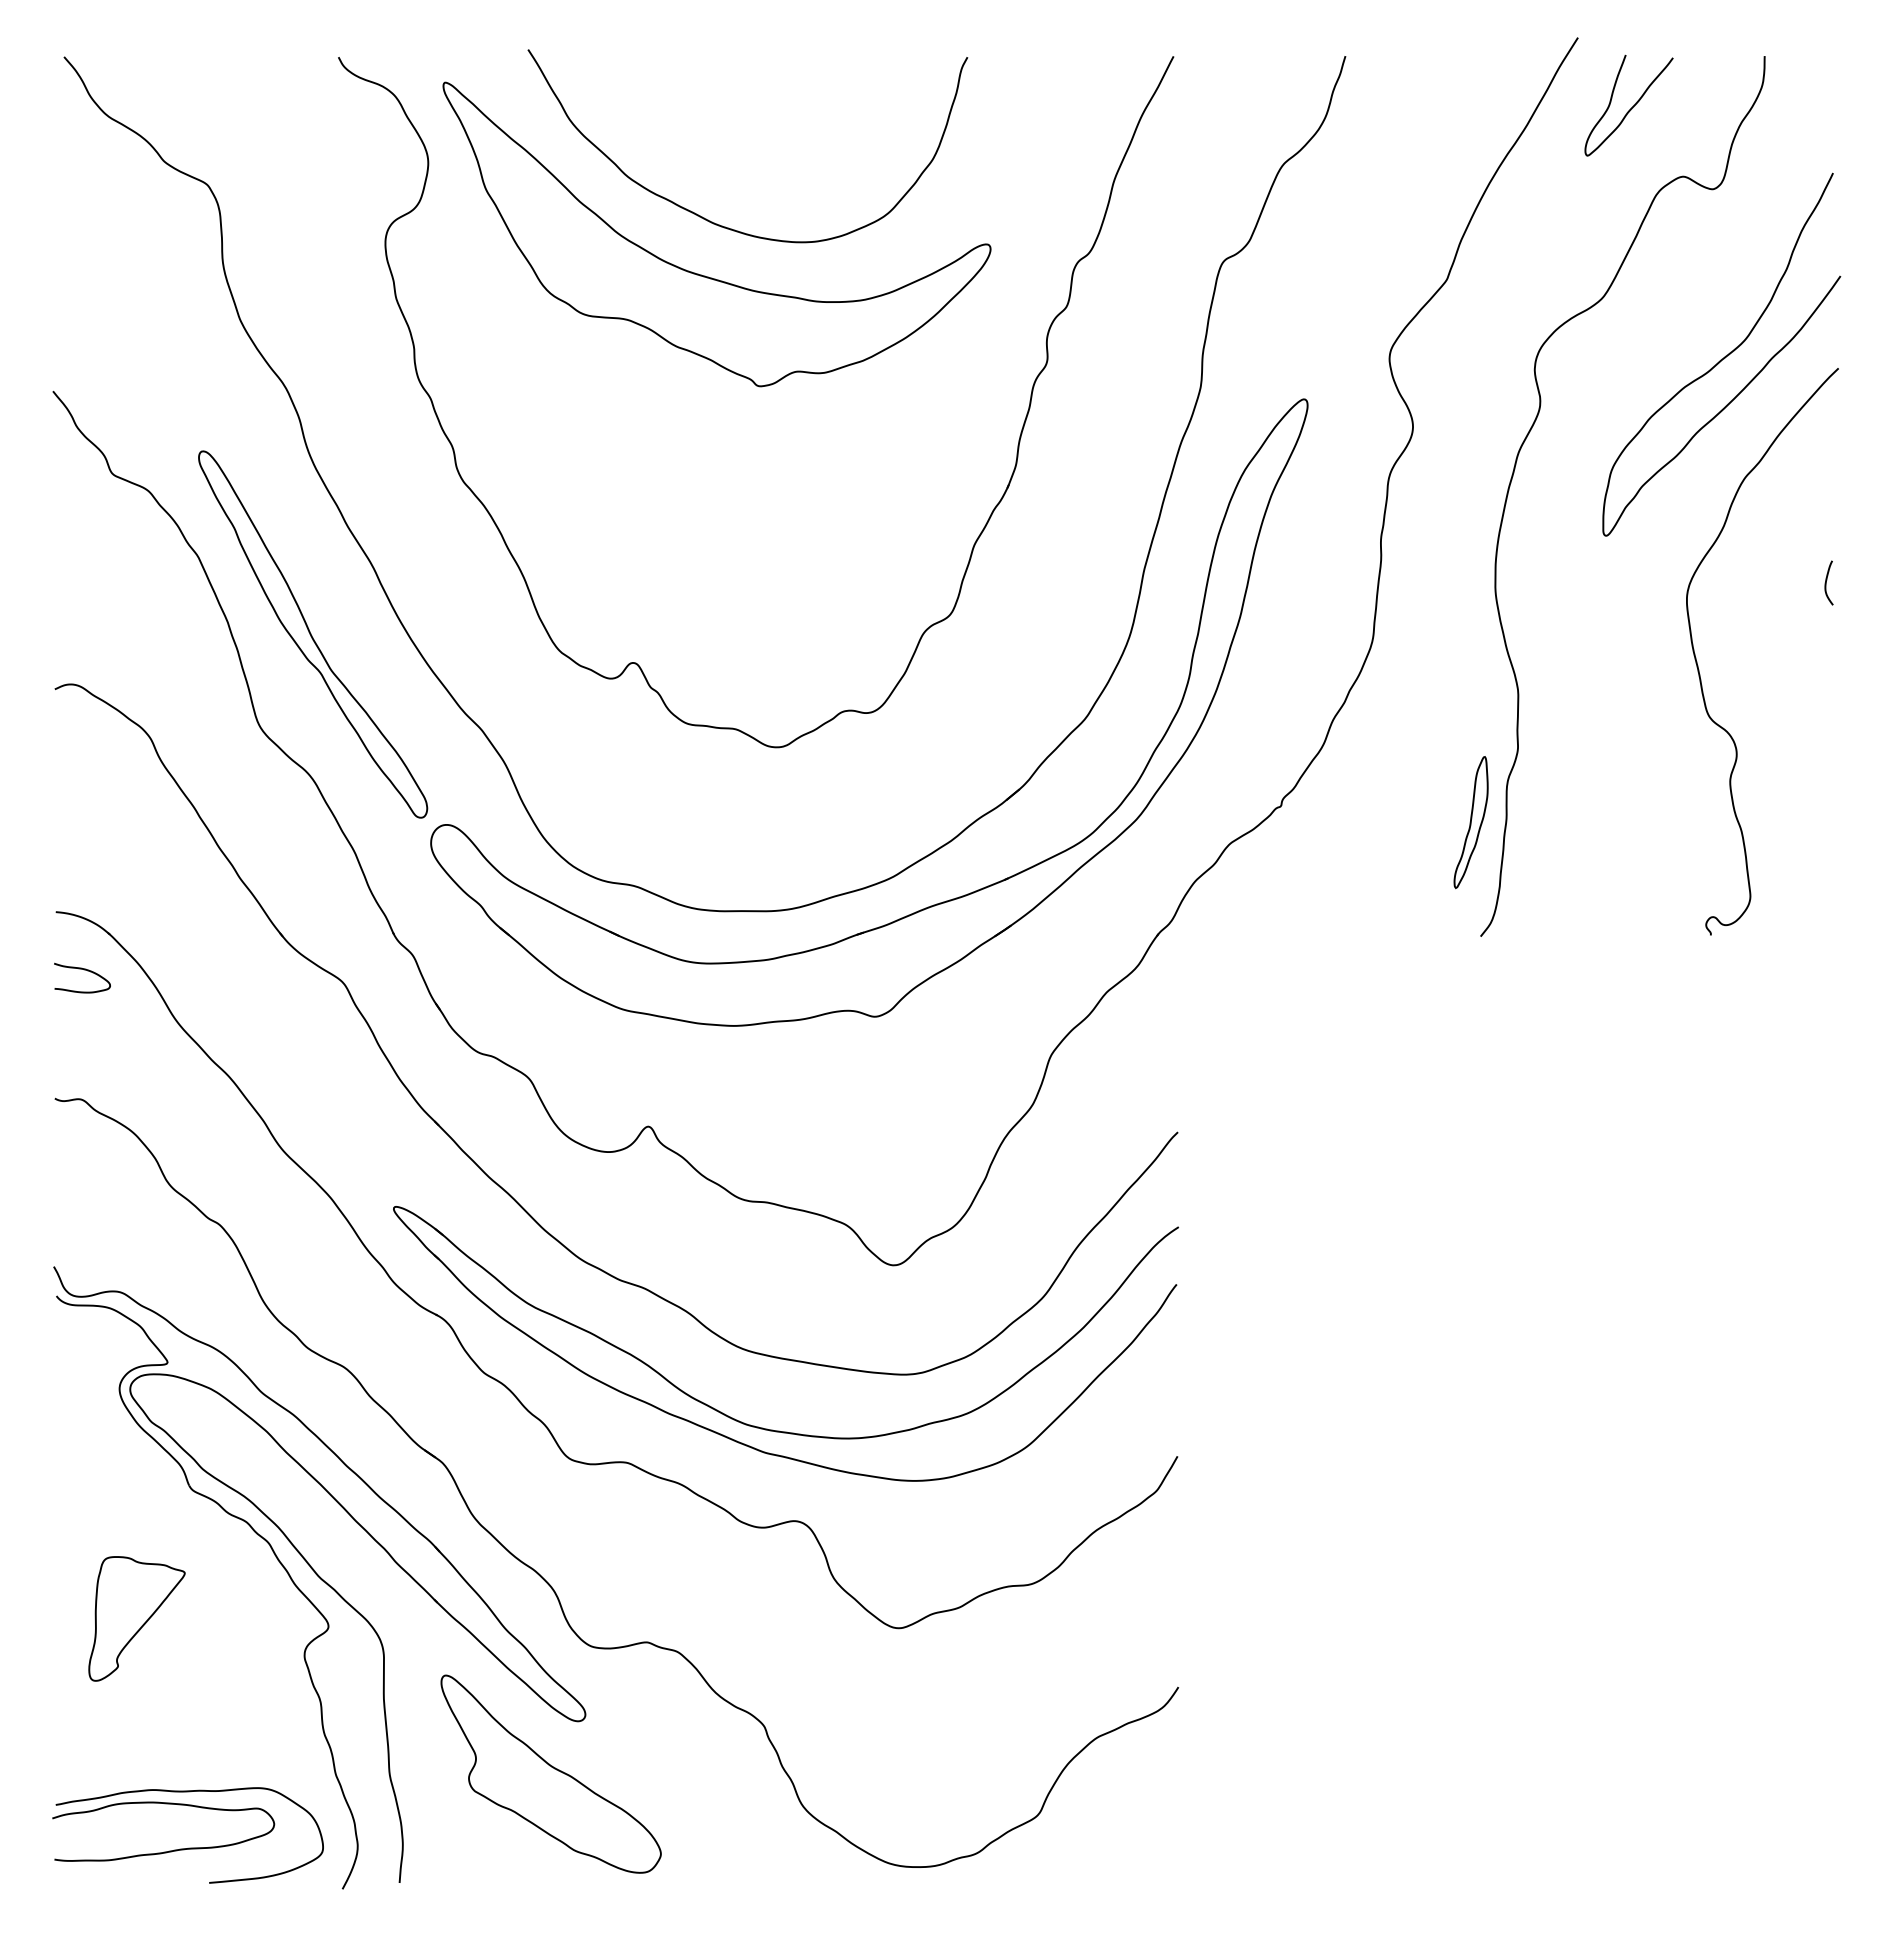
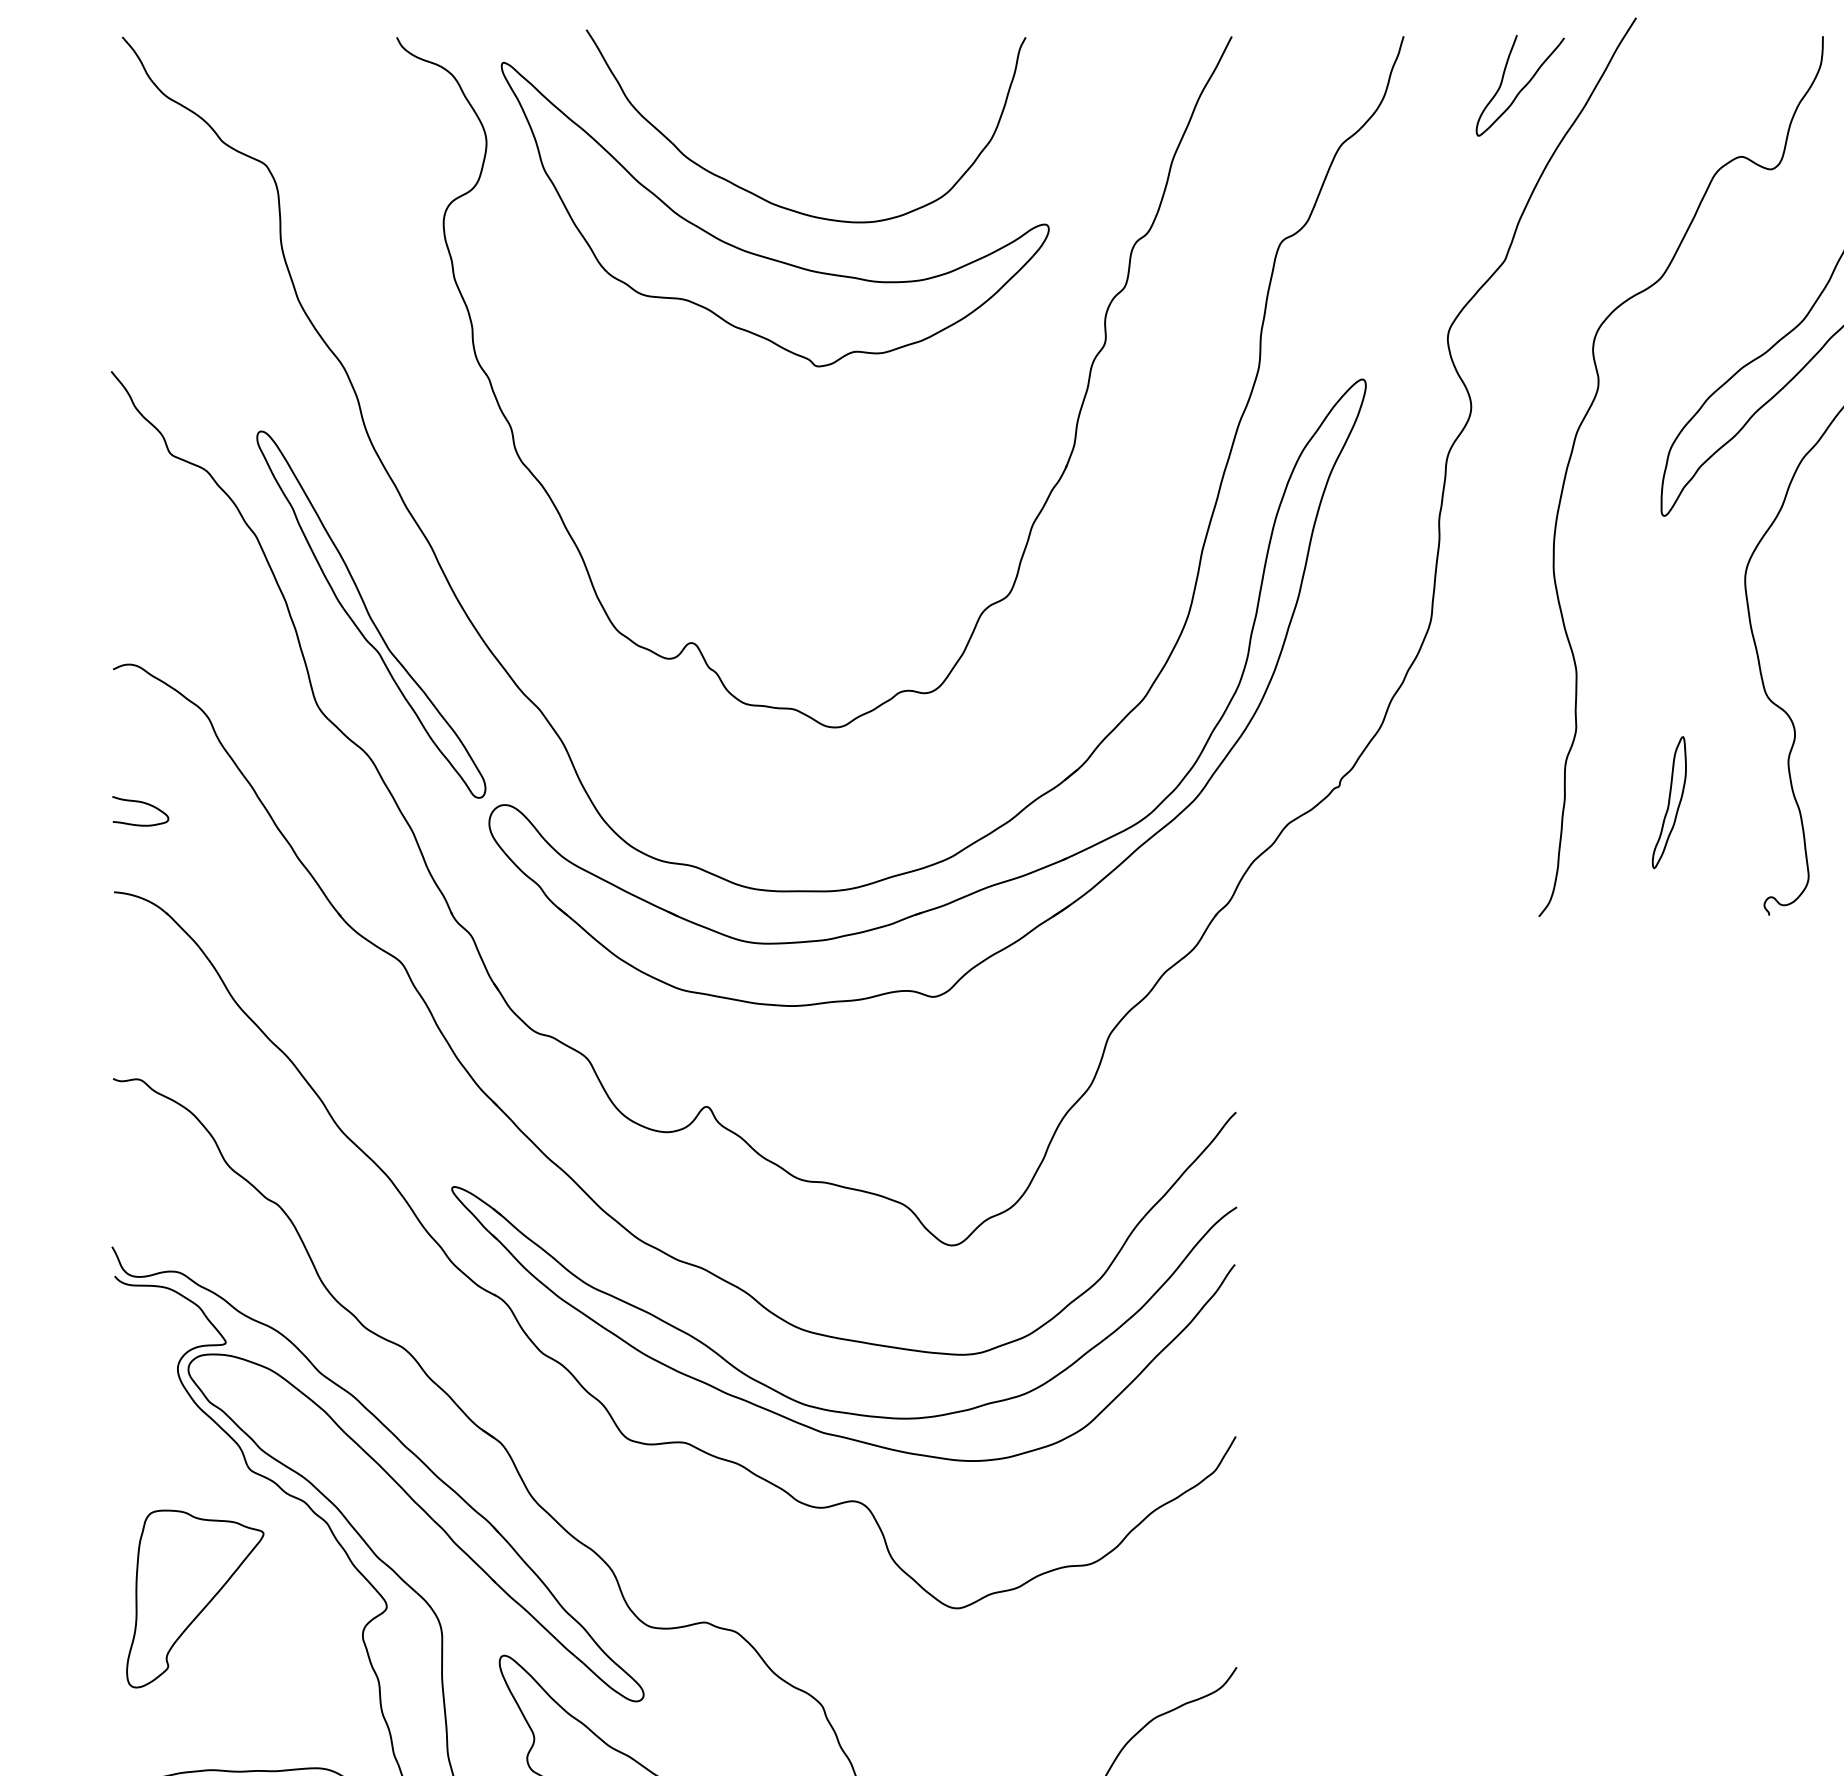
curve: (1631, 107) -> (1522, 87), moved
part: (1470, 822) -> (1668, 802), moved
curve: (84, 970) -> (142, 803), moved
part: (136, 1618) -> (194, 1598), size x1.43

